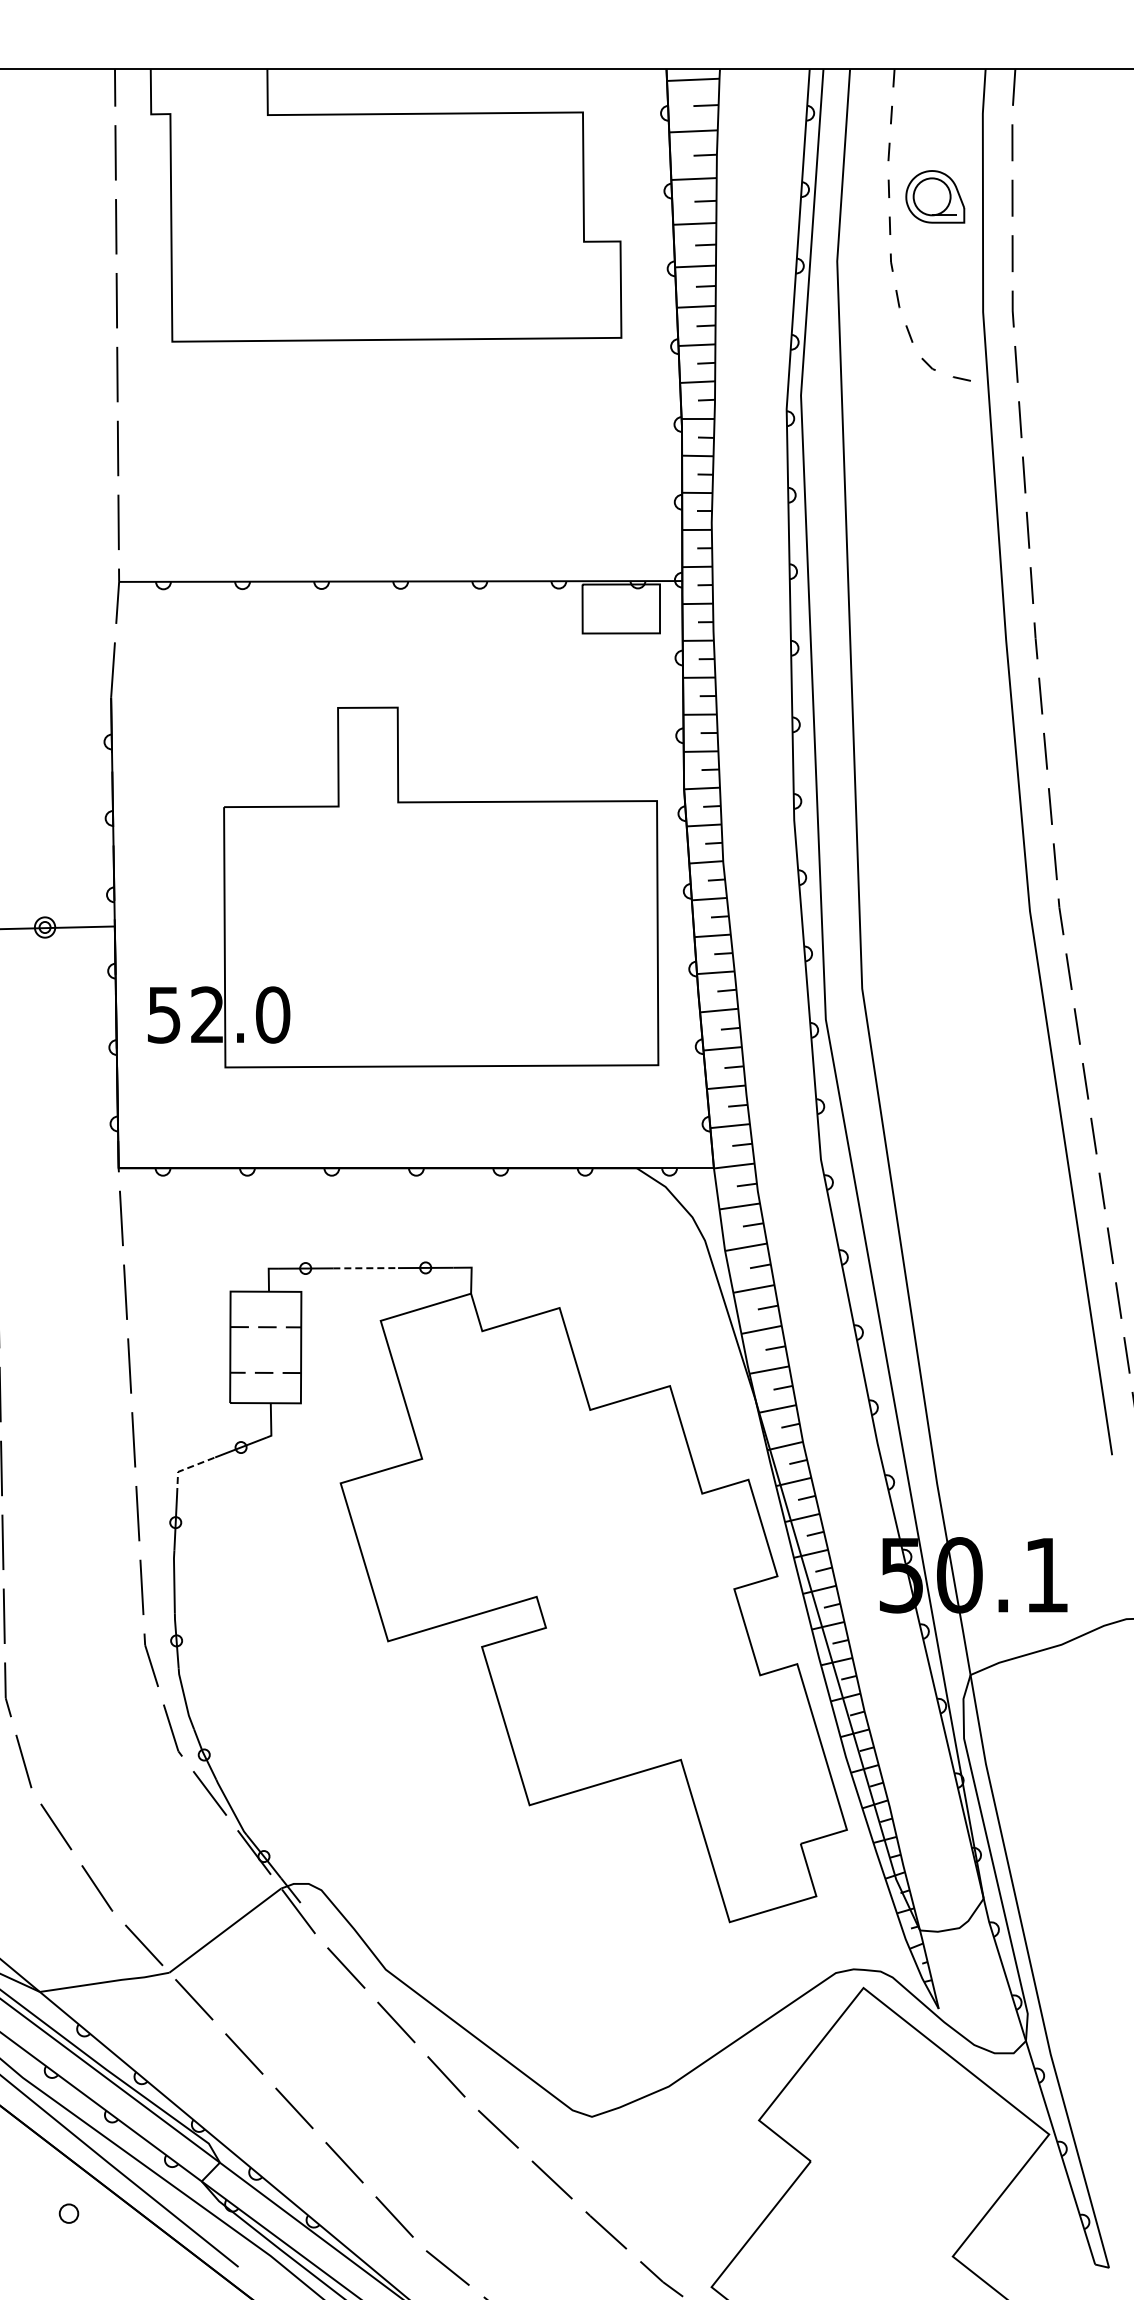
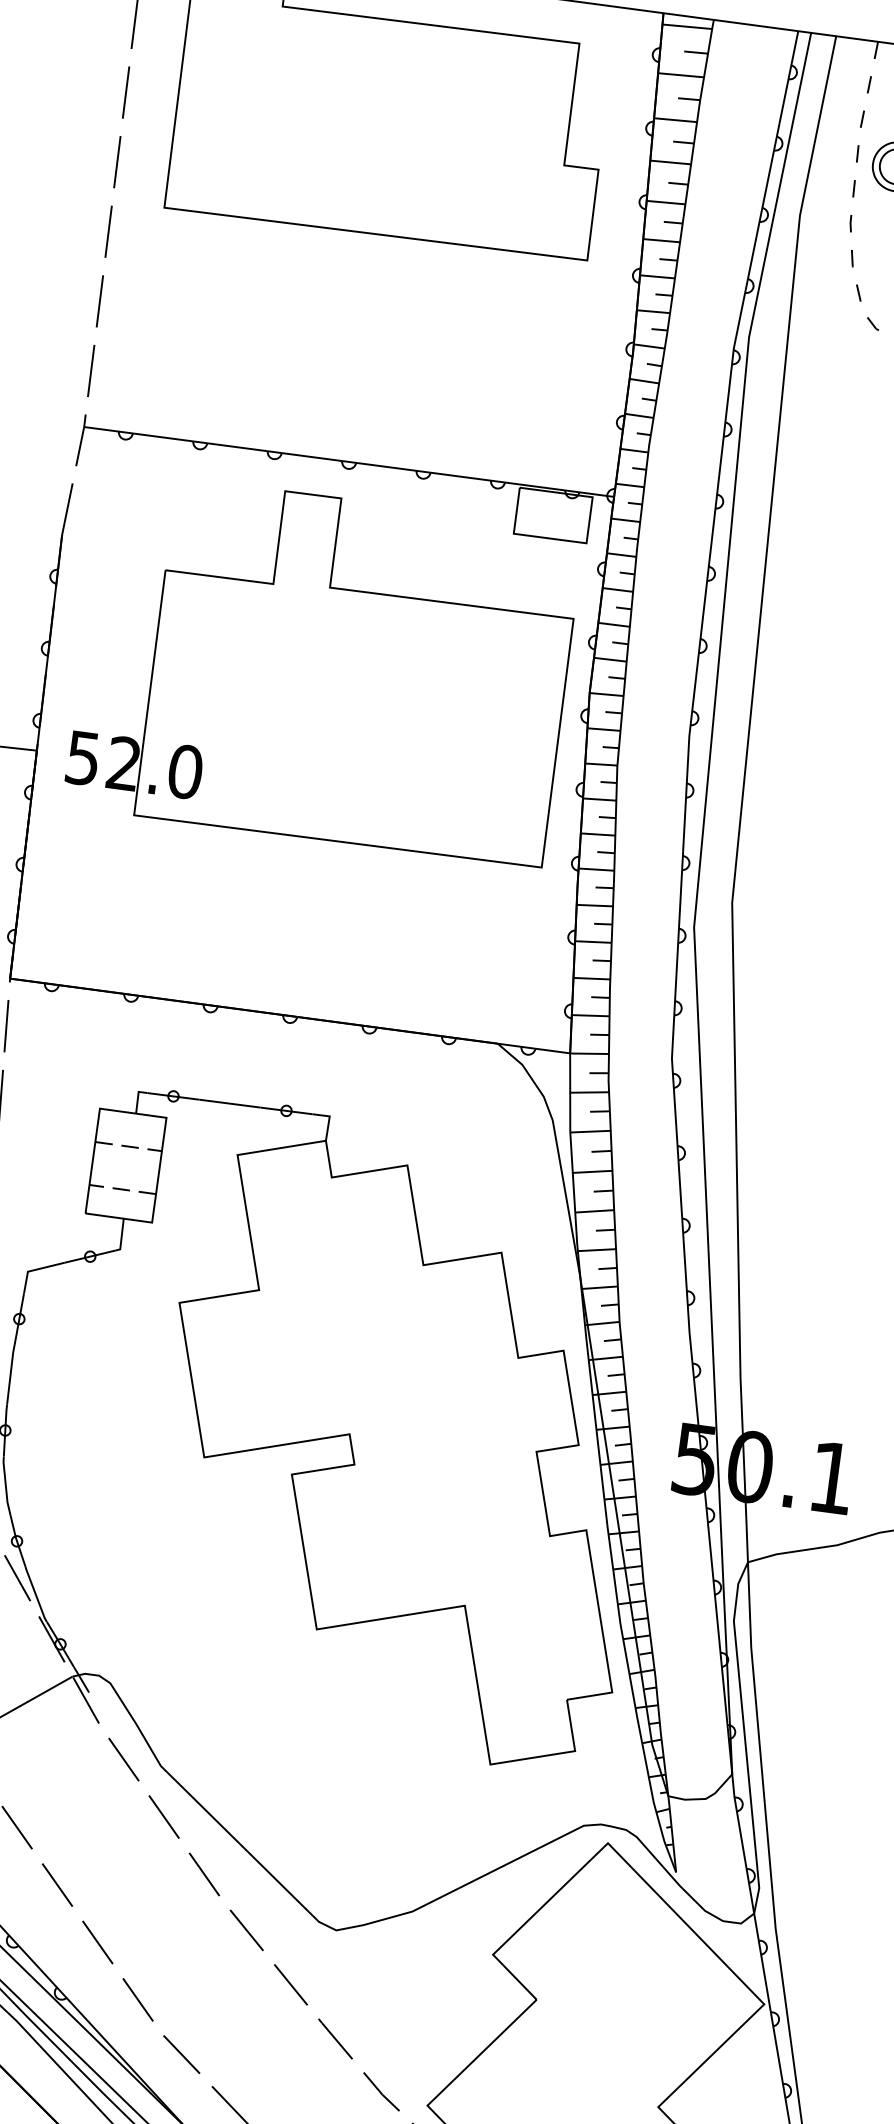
part: (403, 887) -> (324, 668), moved
line: (366, 1268) -> (230, 1103), dashed -> solid
line: (185, 1469) -> (35, 1270), dashed -> solid

